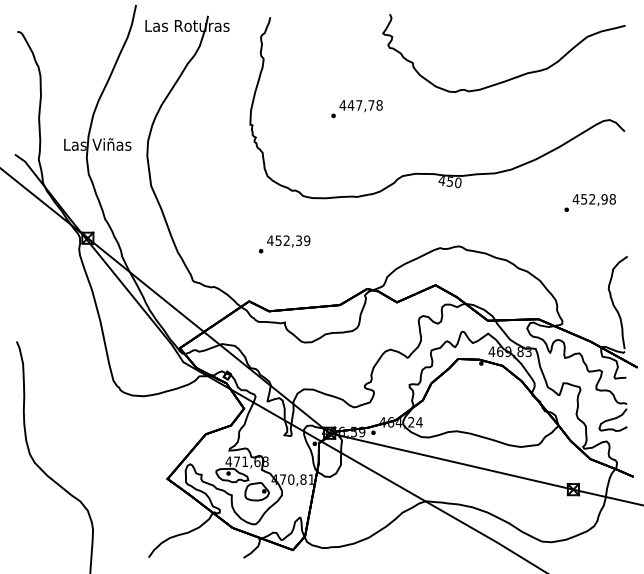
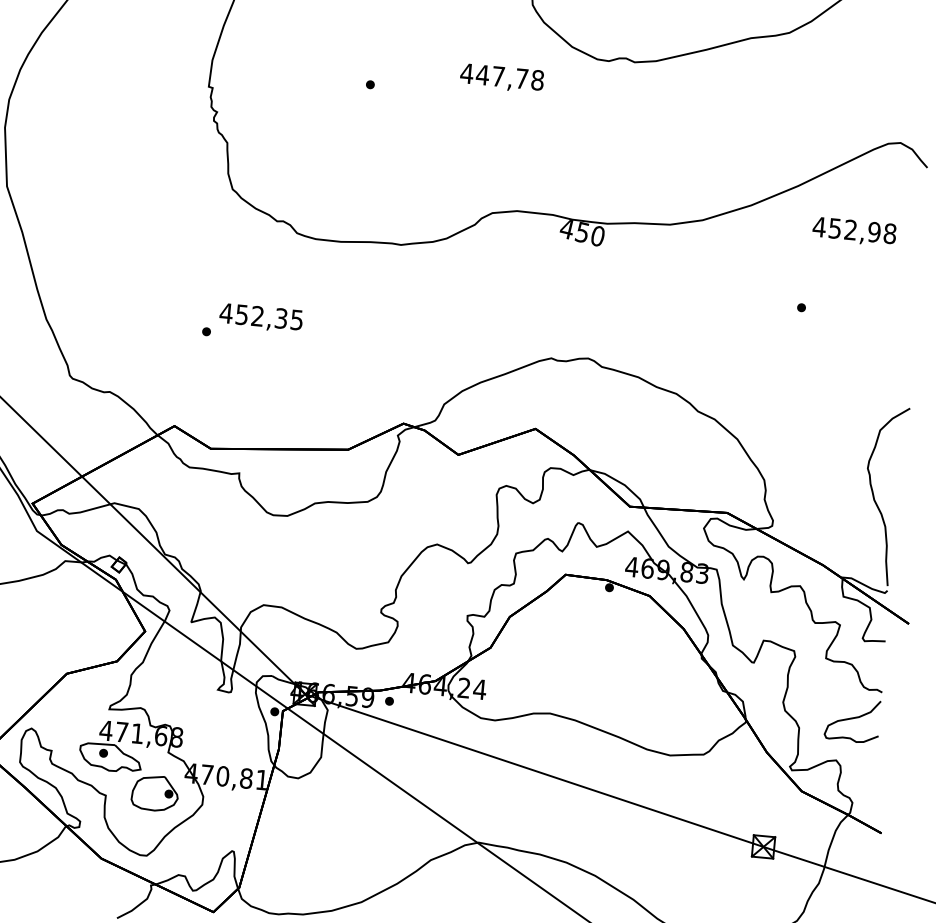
text: (360, 106) -> (500, 78), moved
text: (593, 199) -> (853, 230), moved
text: (307, 240) -> (297, 319), 452,39 -> 452,35

